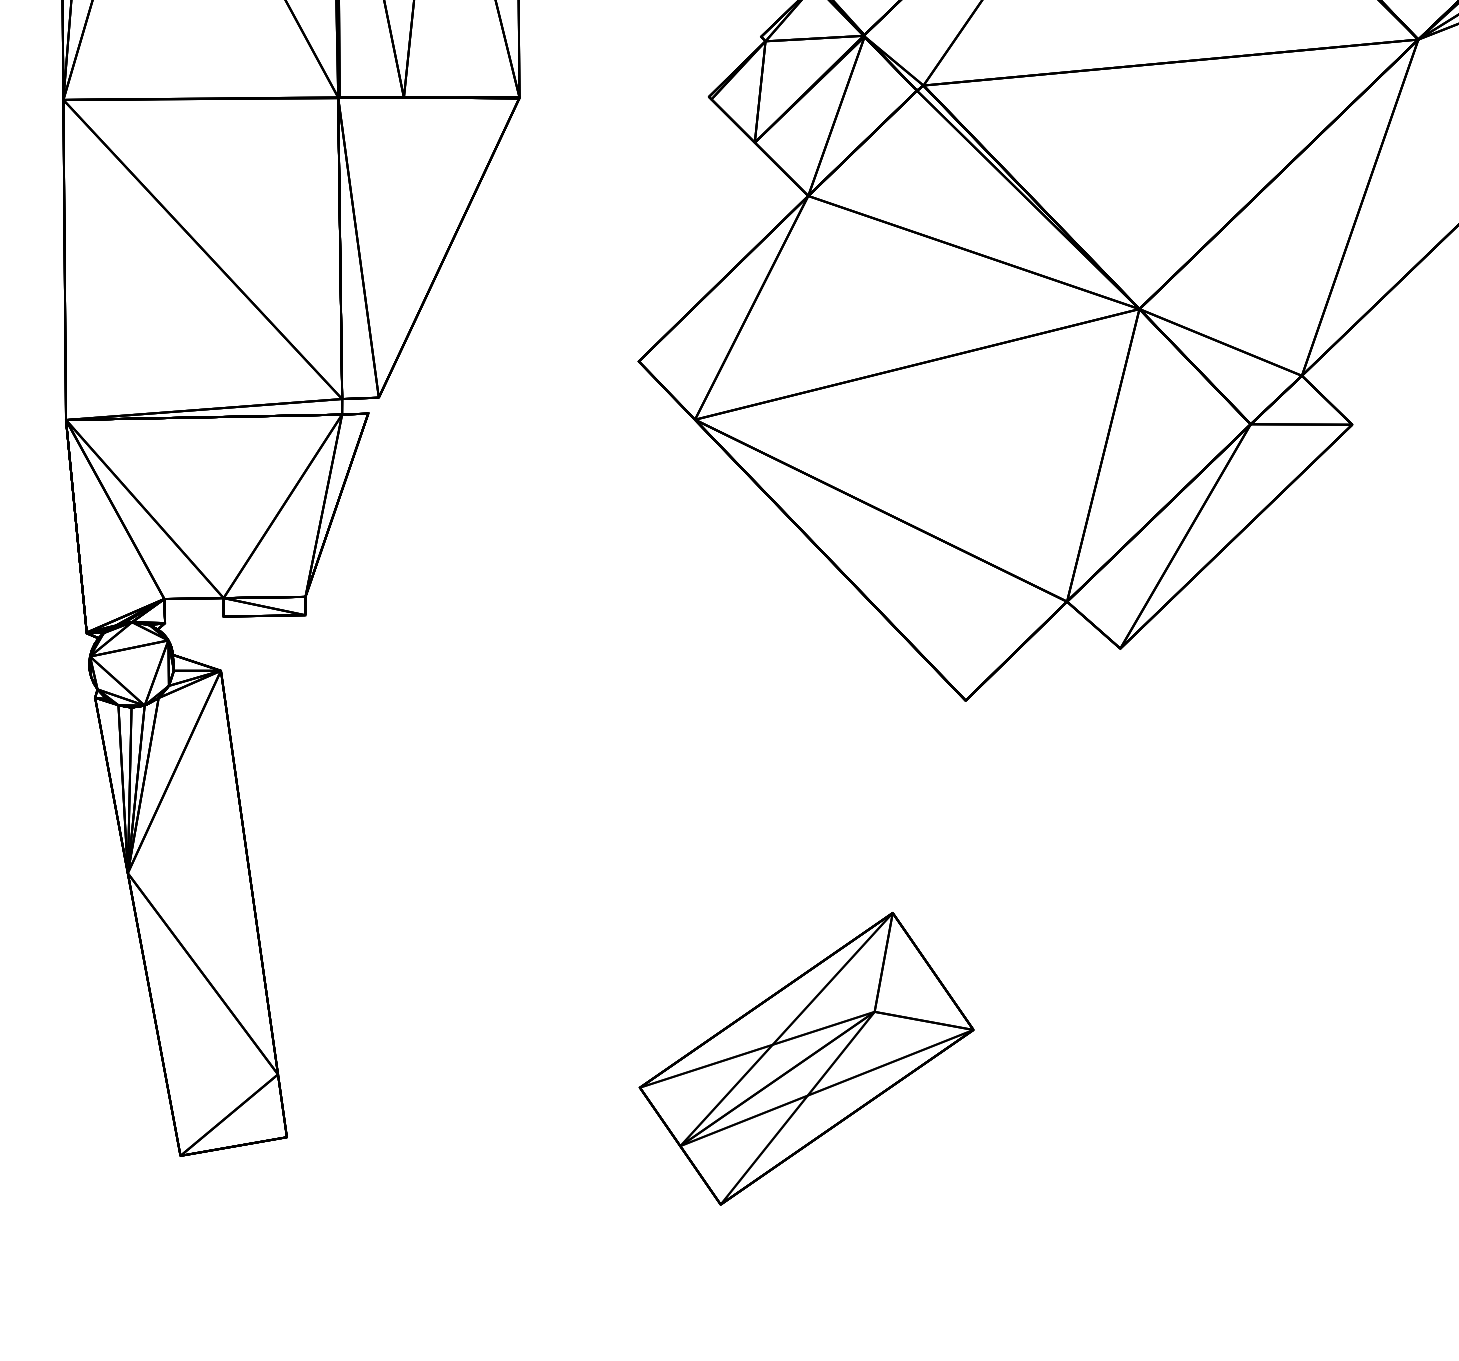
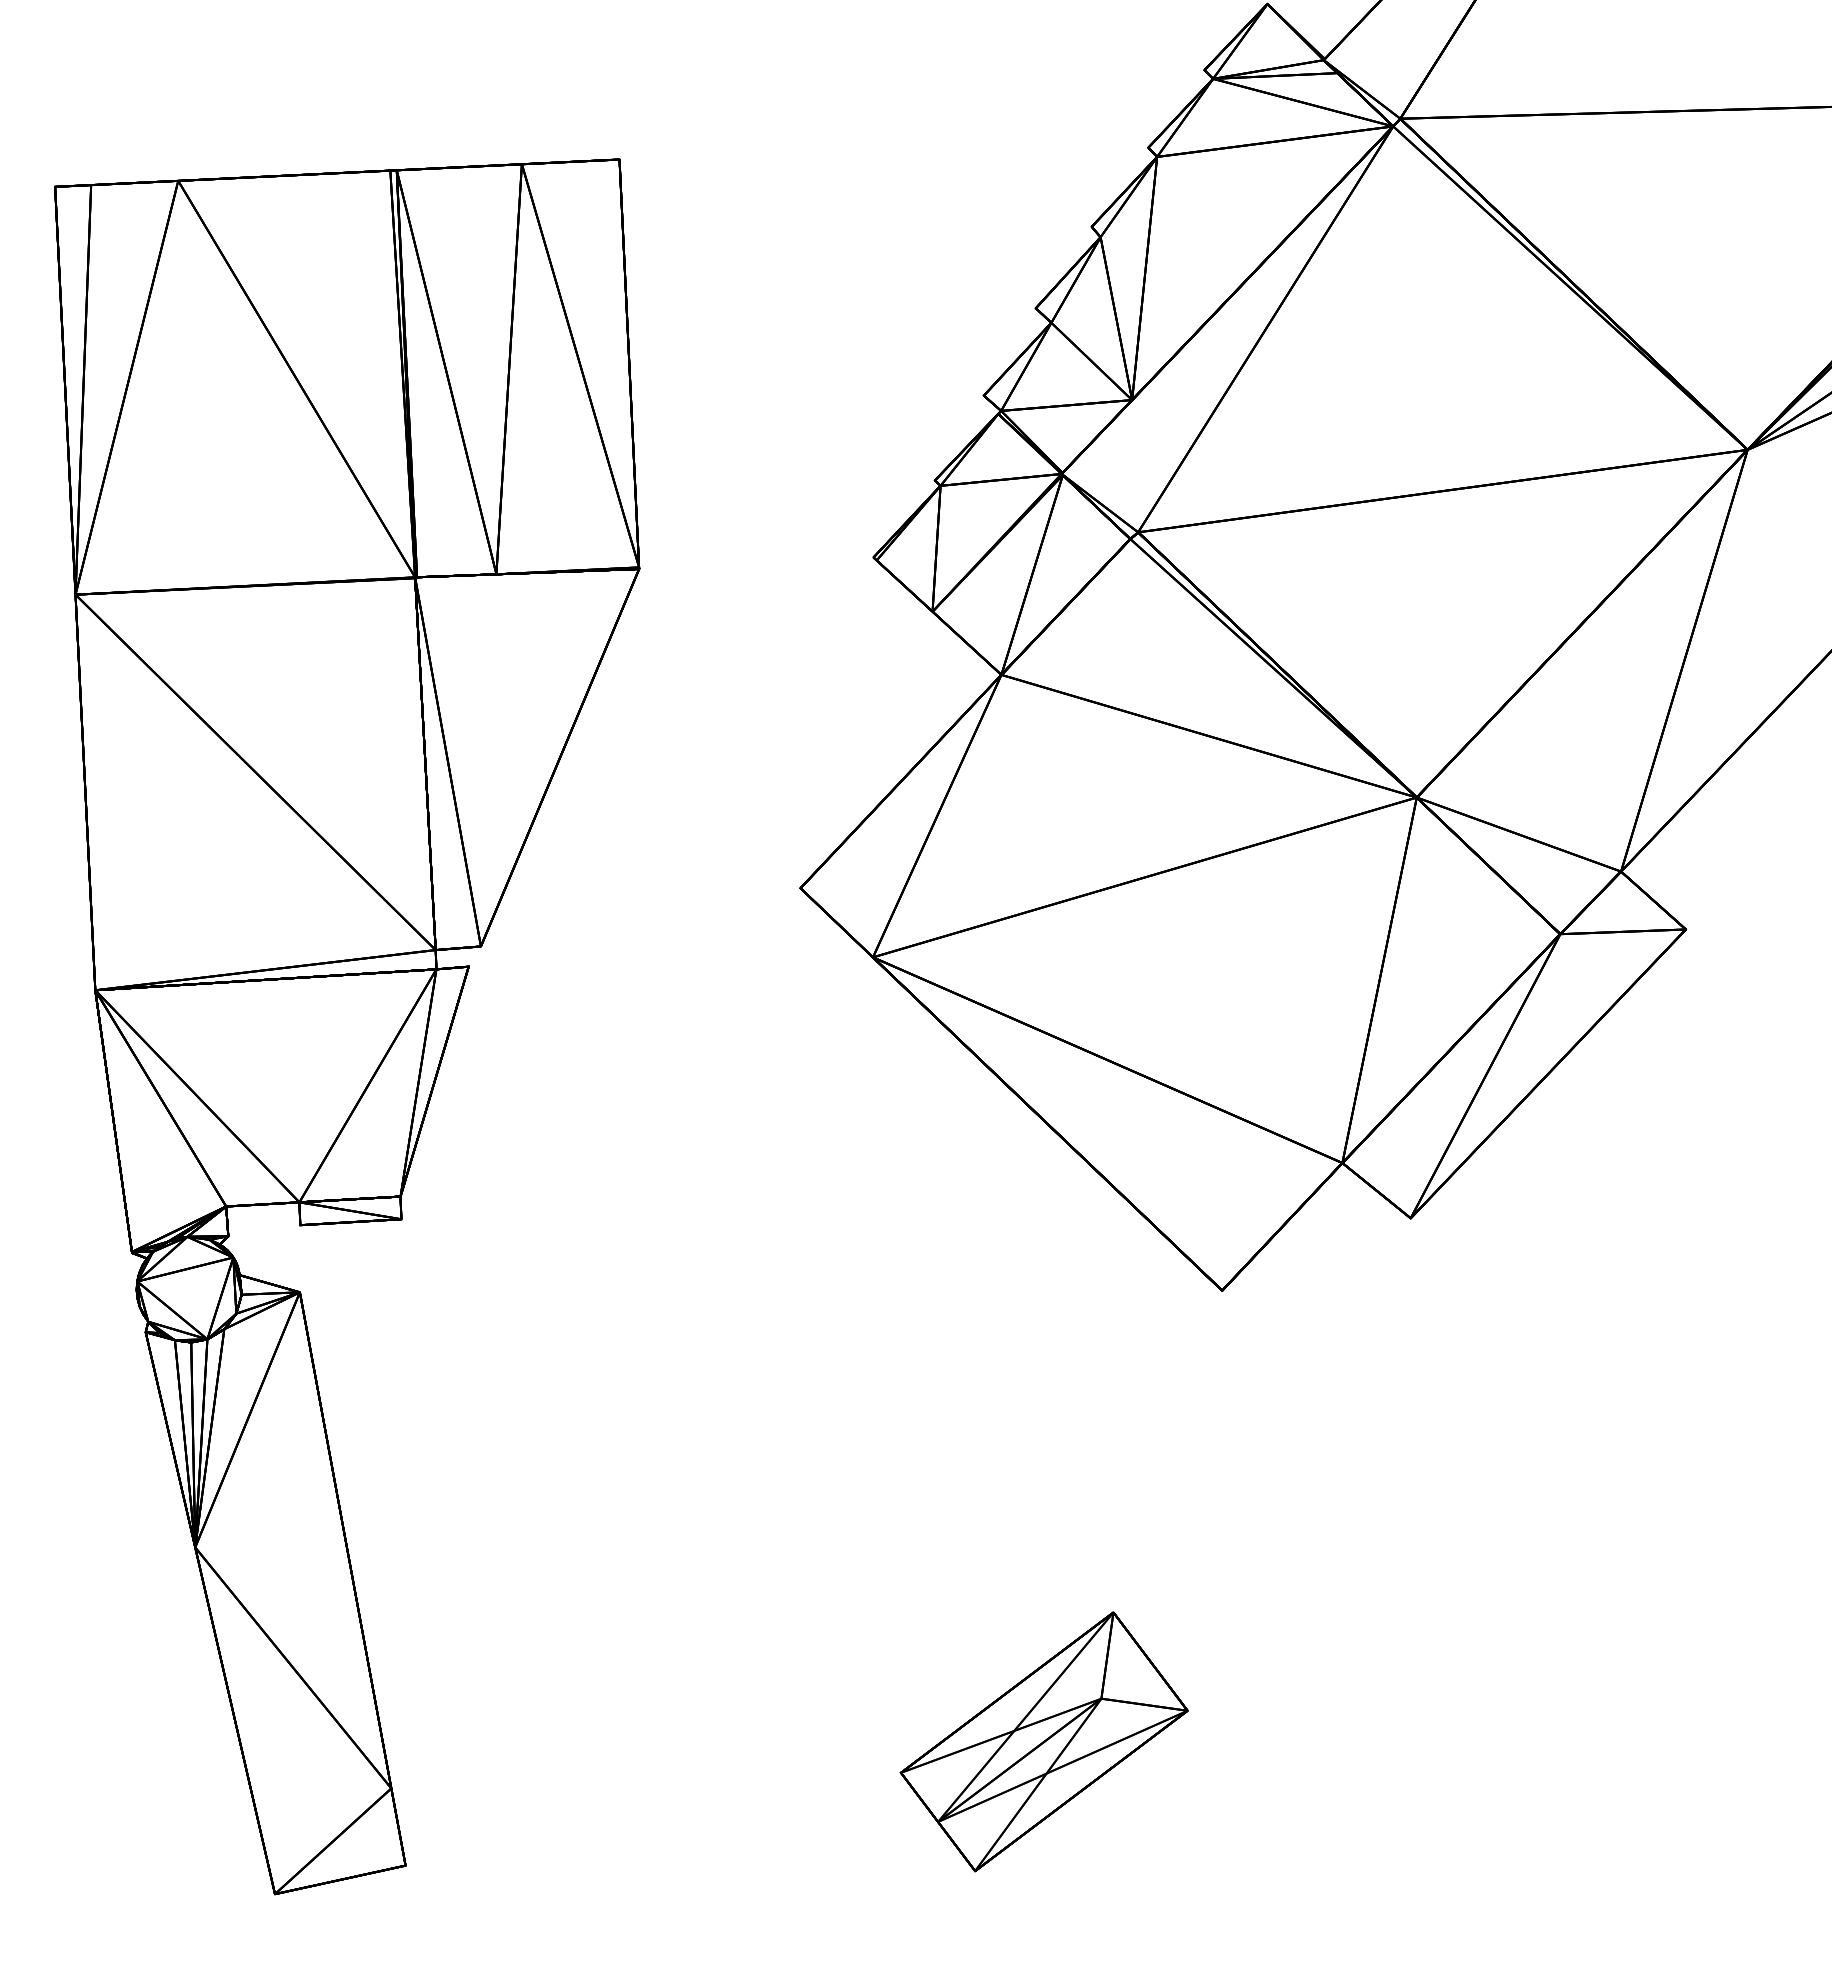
part: (806, 1058) -> (1044, 1741), size x0.7

